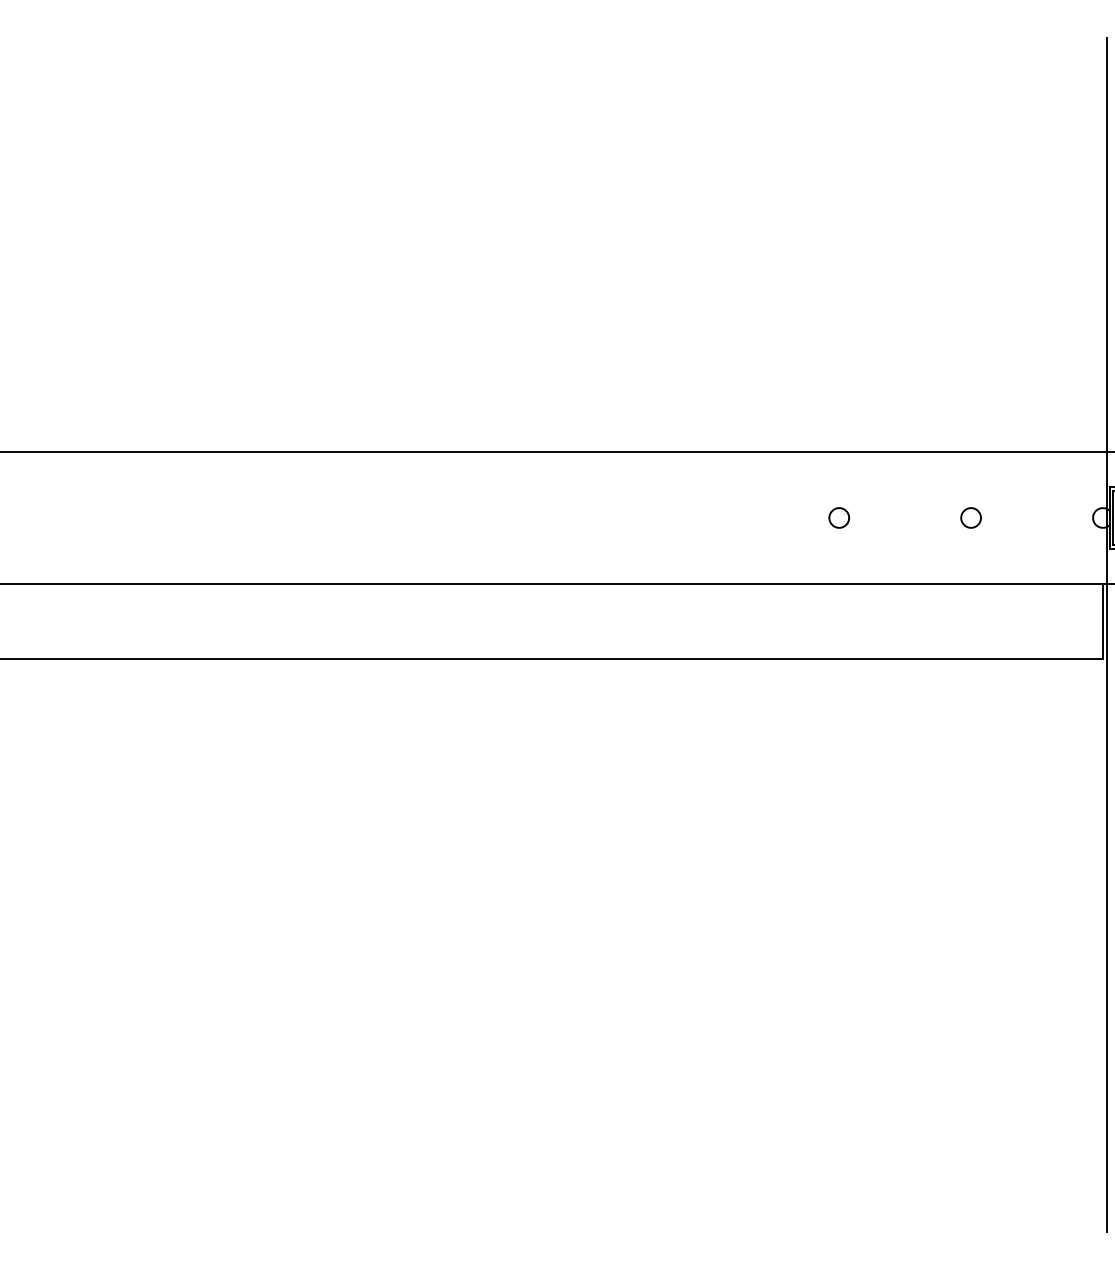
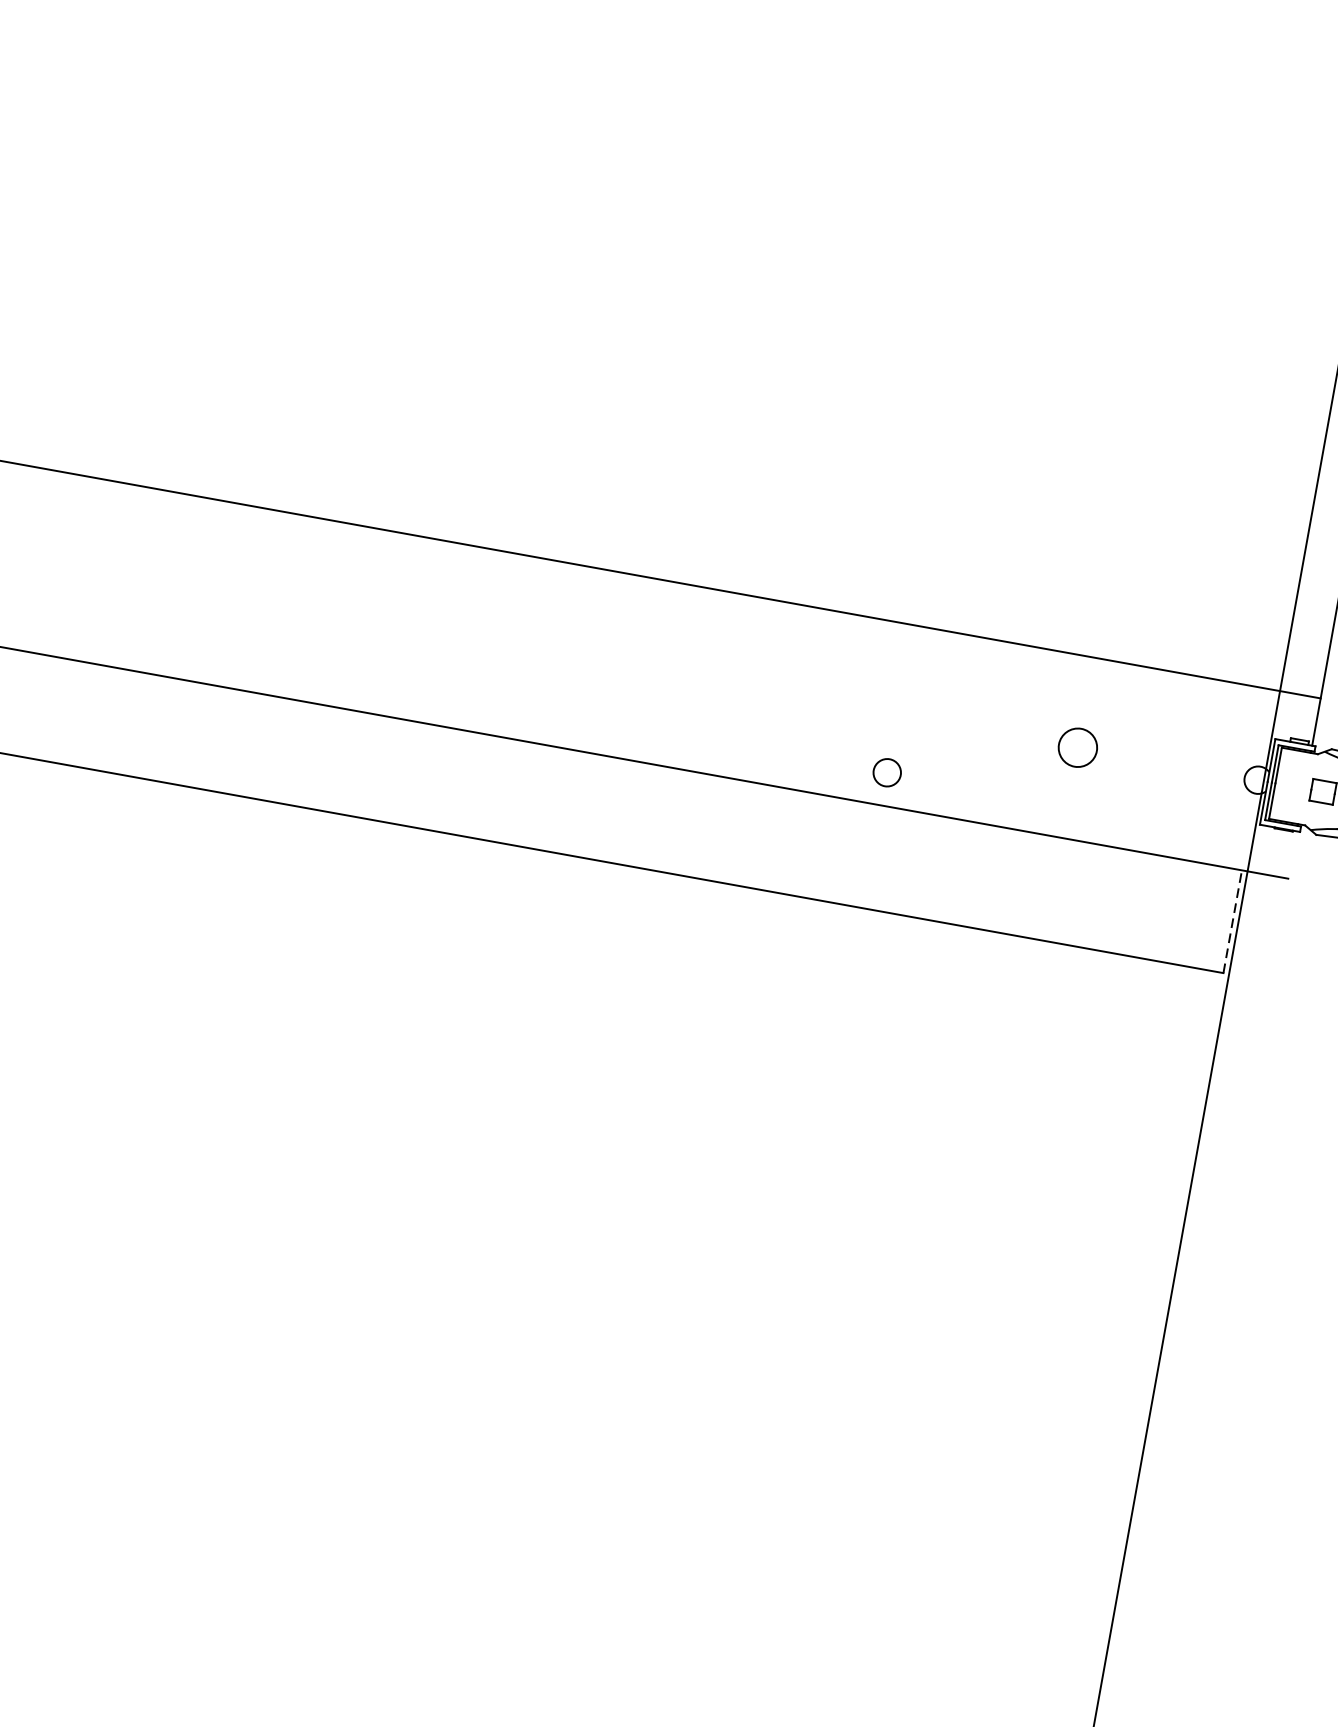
circle: (838, 517) -> (886, 771), moved
circle: (970, 517) -> (1077, 746), size x1.4
line: (1102, 621) -> (1232, 921), solid -> dashed

